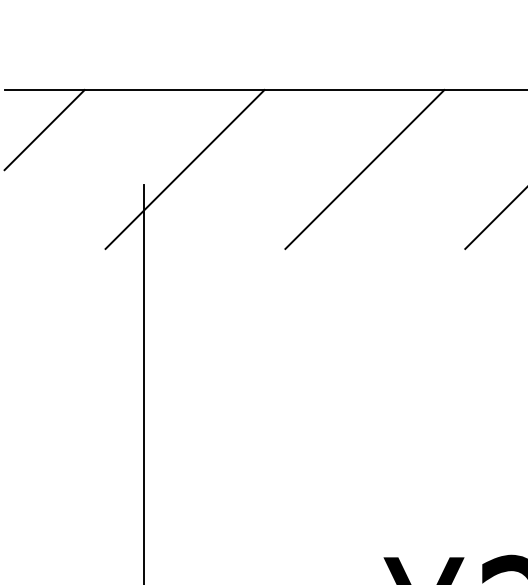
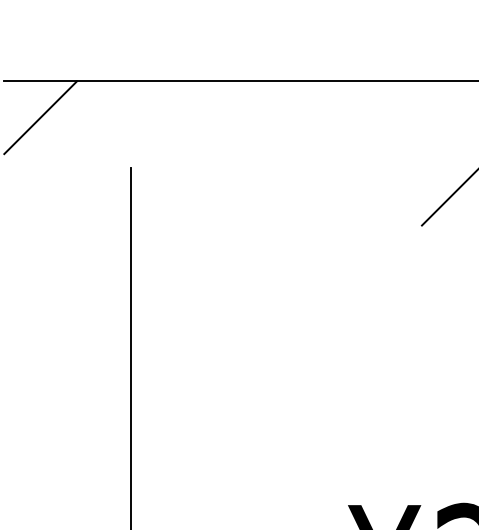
line: (184, 169) -> (167, 153), removed
line: (364, 169) -> (330, 153), removed

